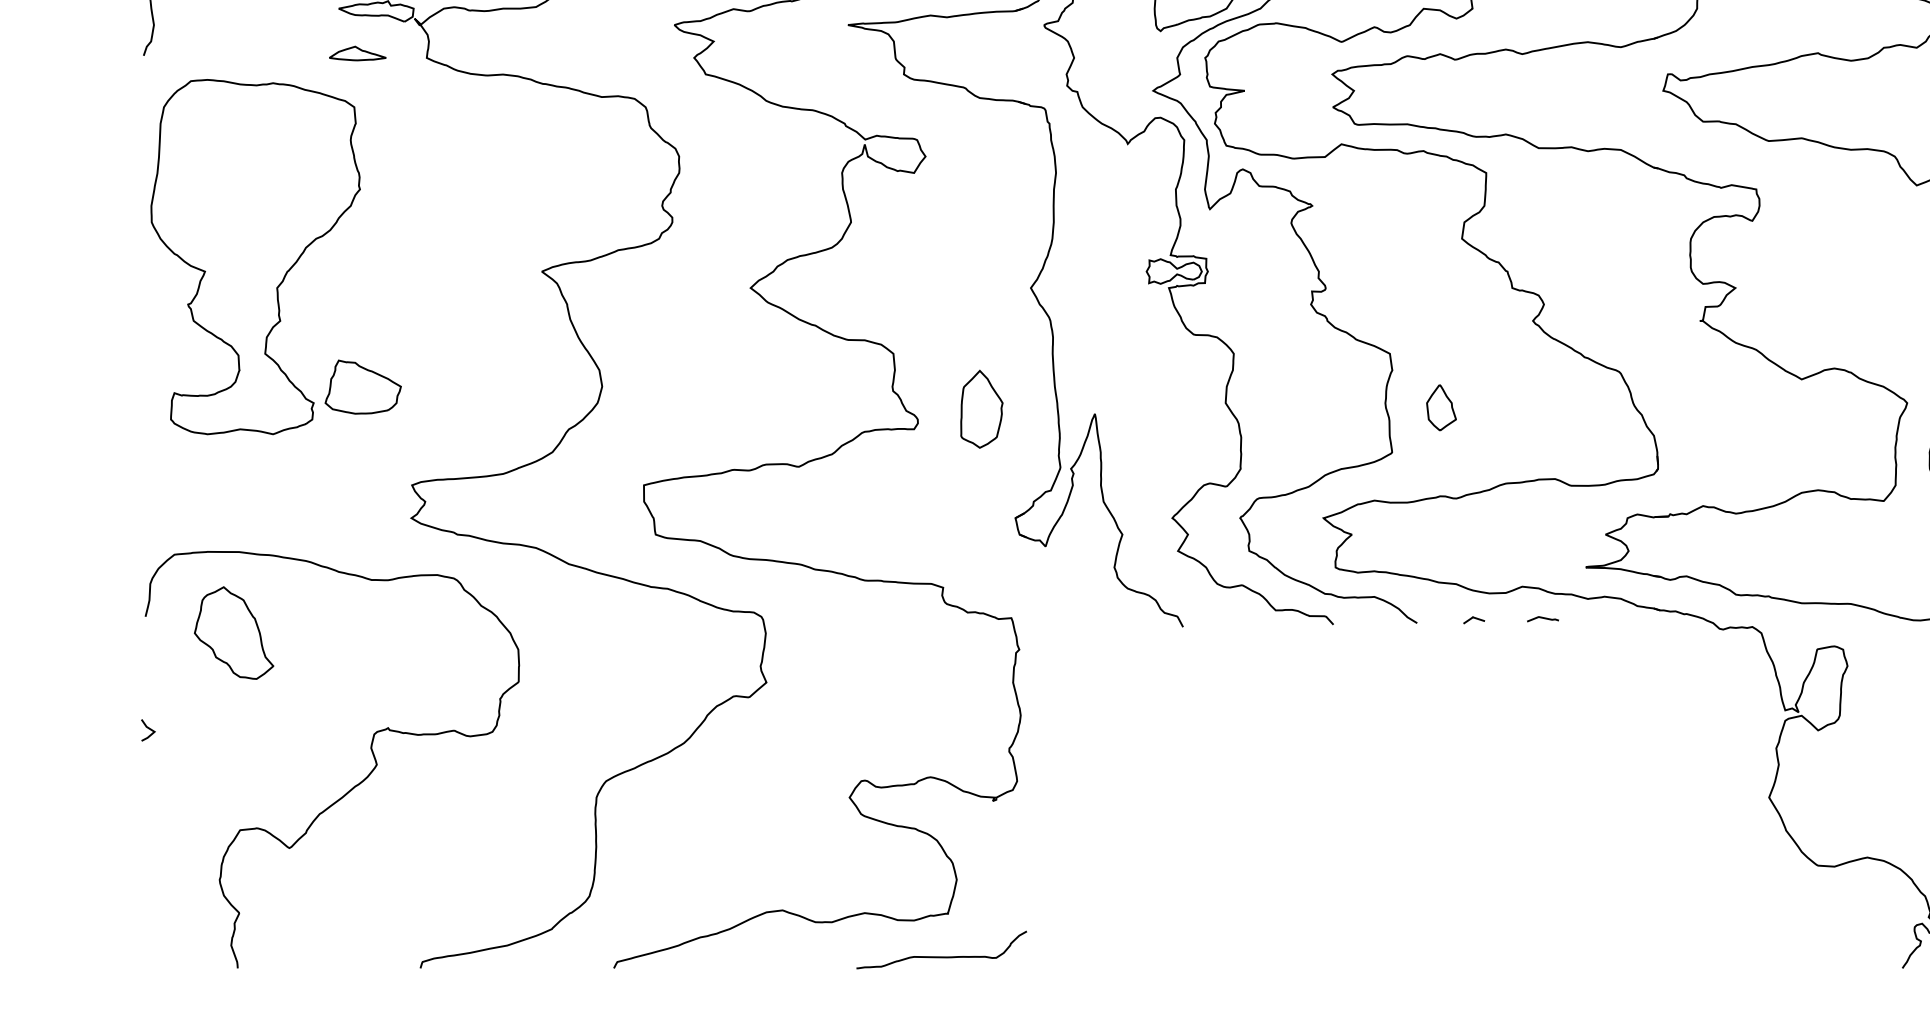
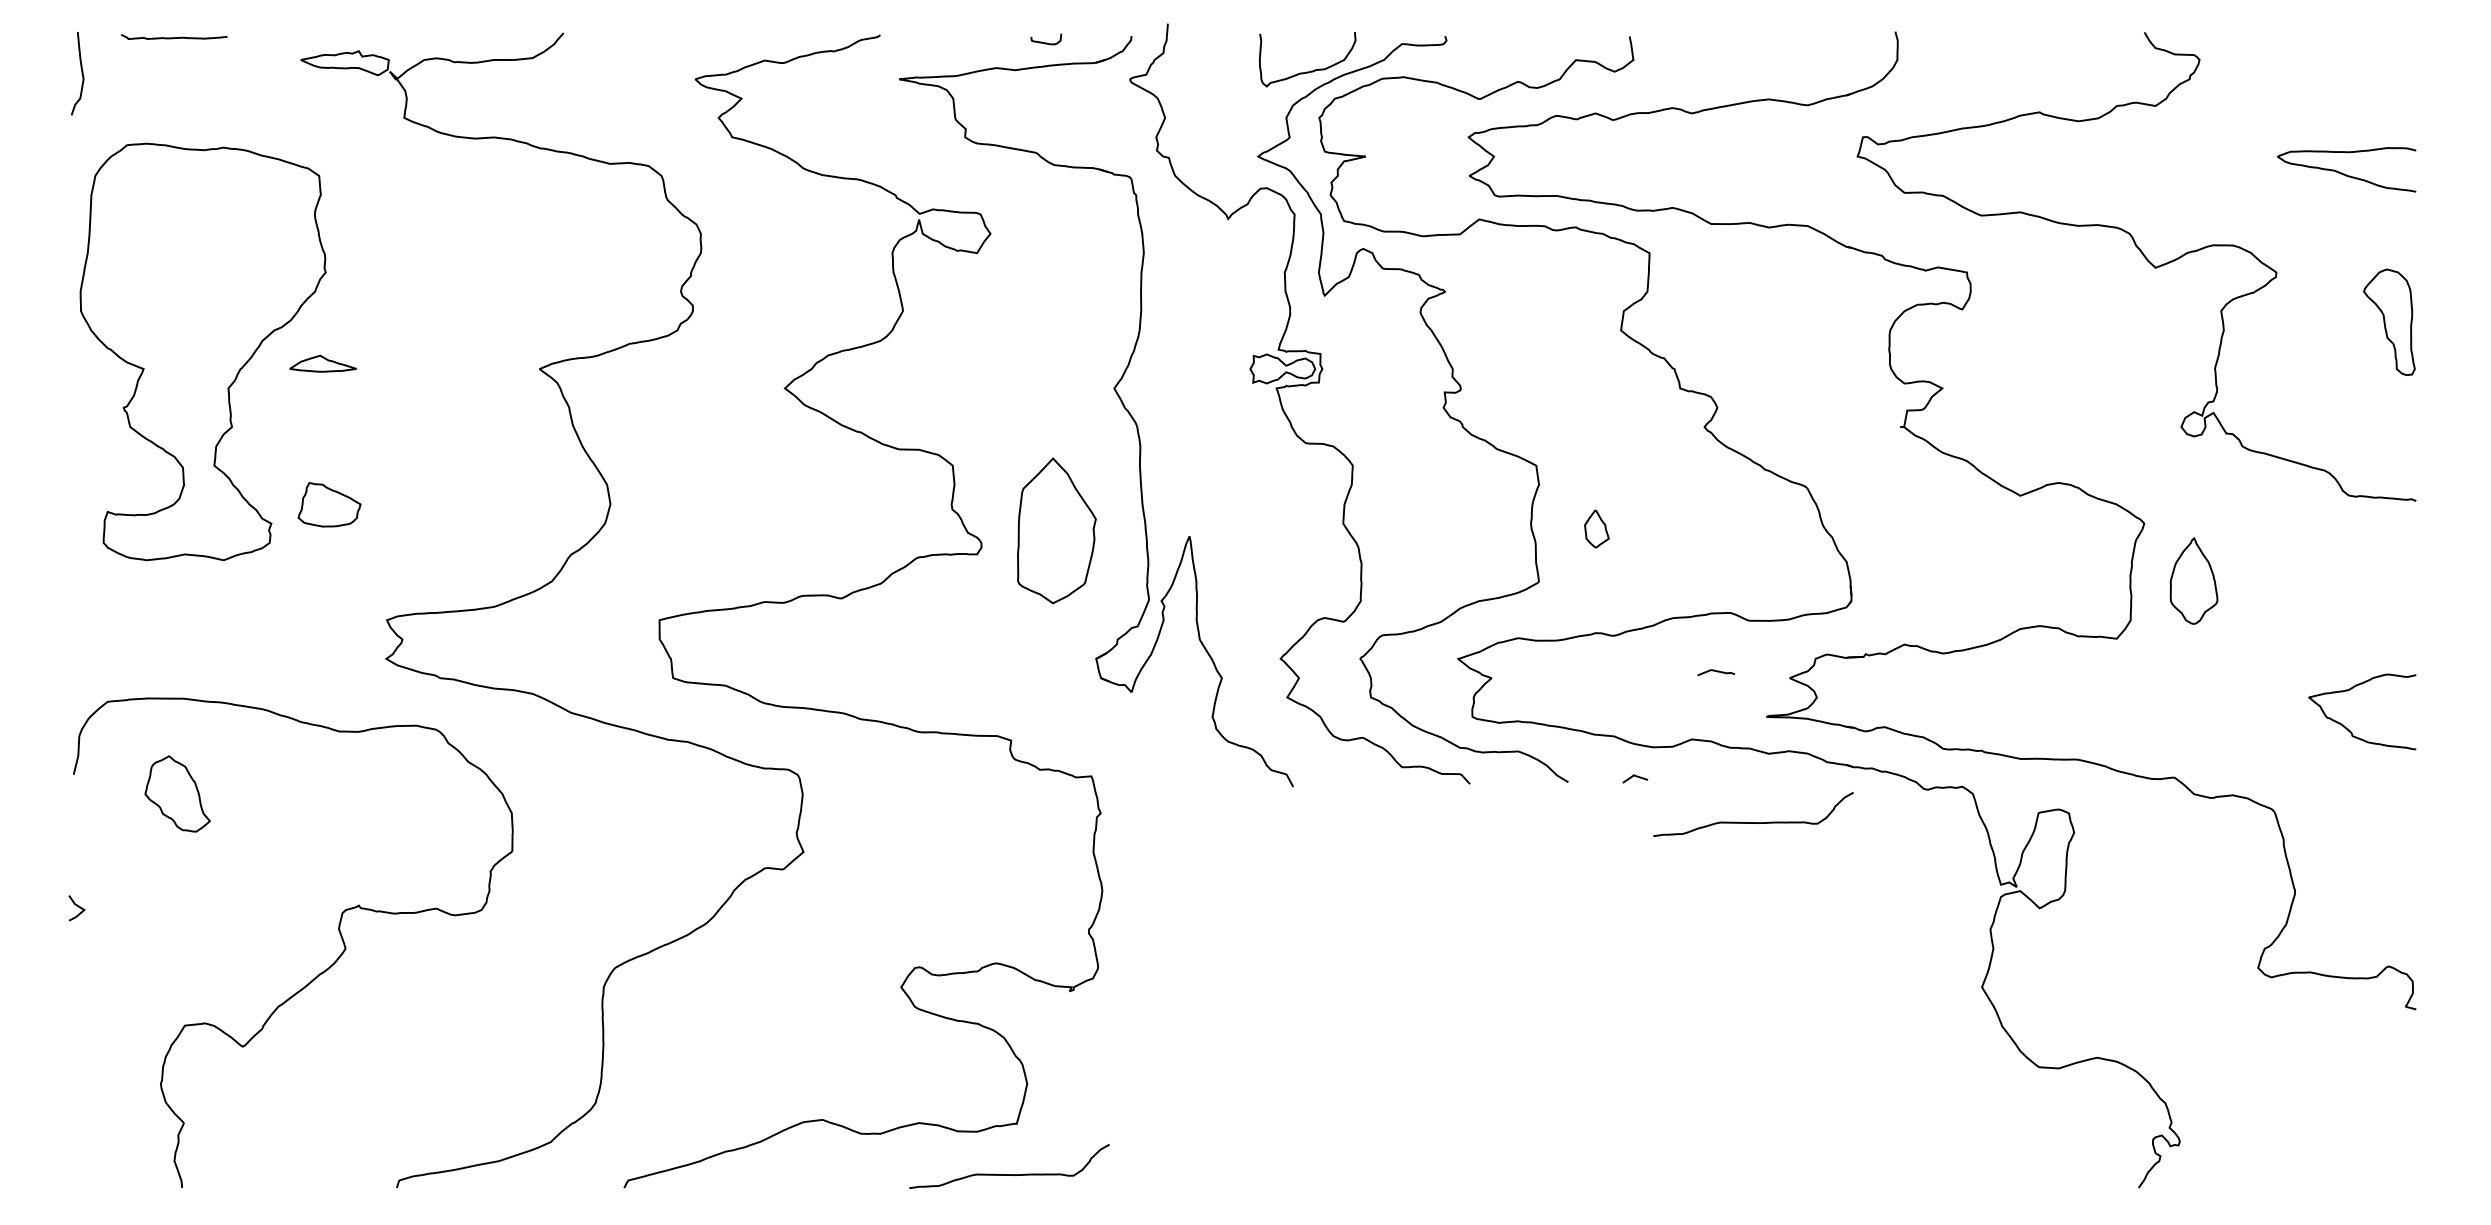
part: (357, 53) -> (322, 363), moved
part: (363, 386) -> (329, 504), size x0.7
part: (1441, 407) -> (1596, 528), size x0.7
part: (981, 408) -> (1056, 530), size x1.6
curve: (1543, 618) -> (1716, 671), moved
part: (233, 632) -> (177, 793), size x0.7
curve: (1574, 657) -> (1753, 822), added

